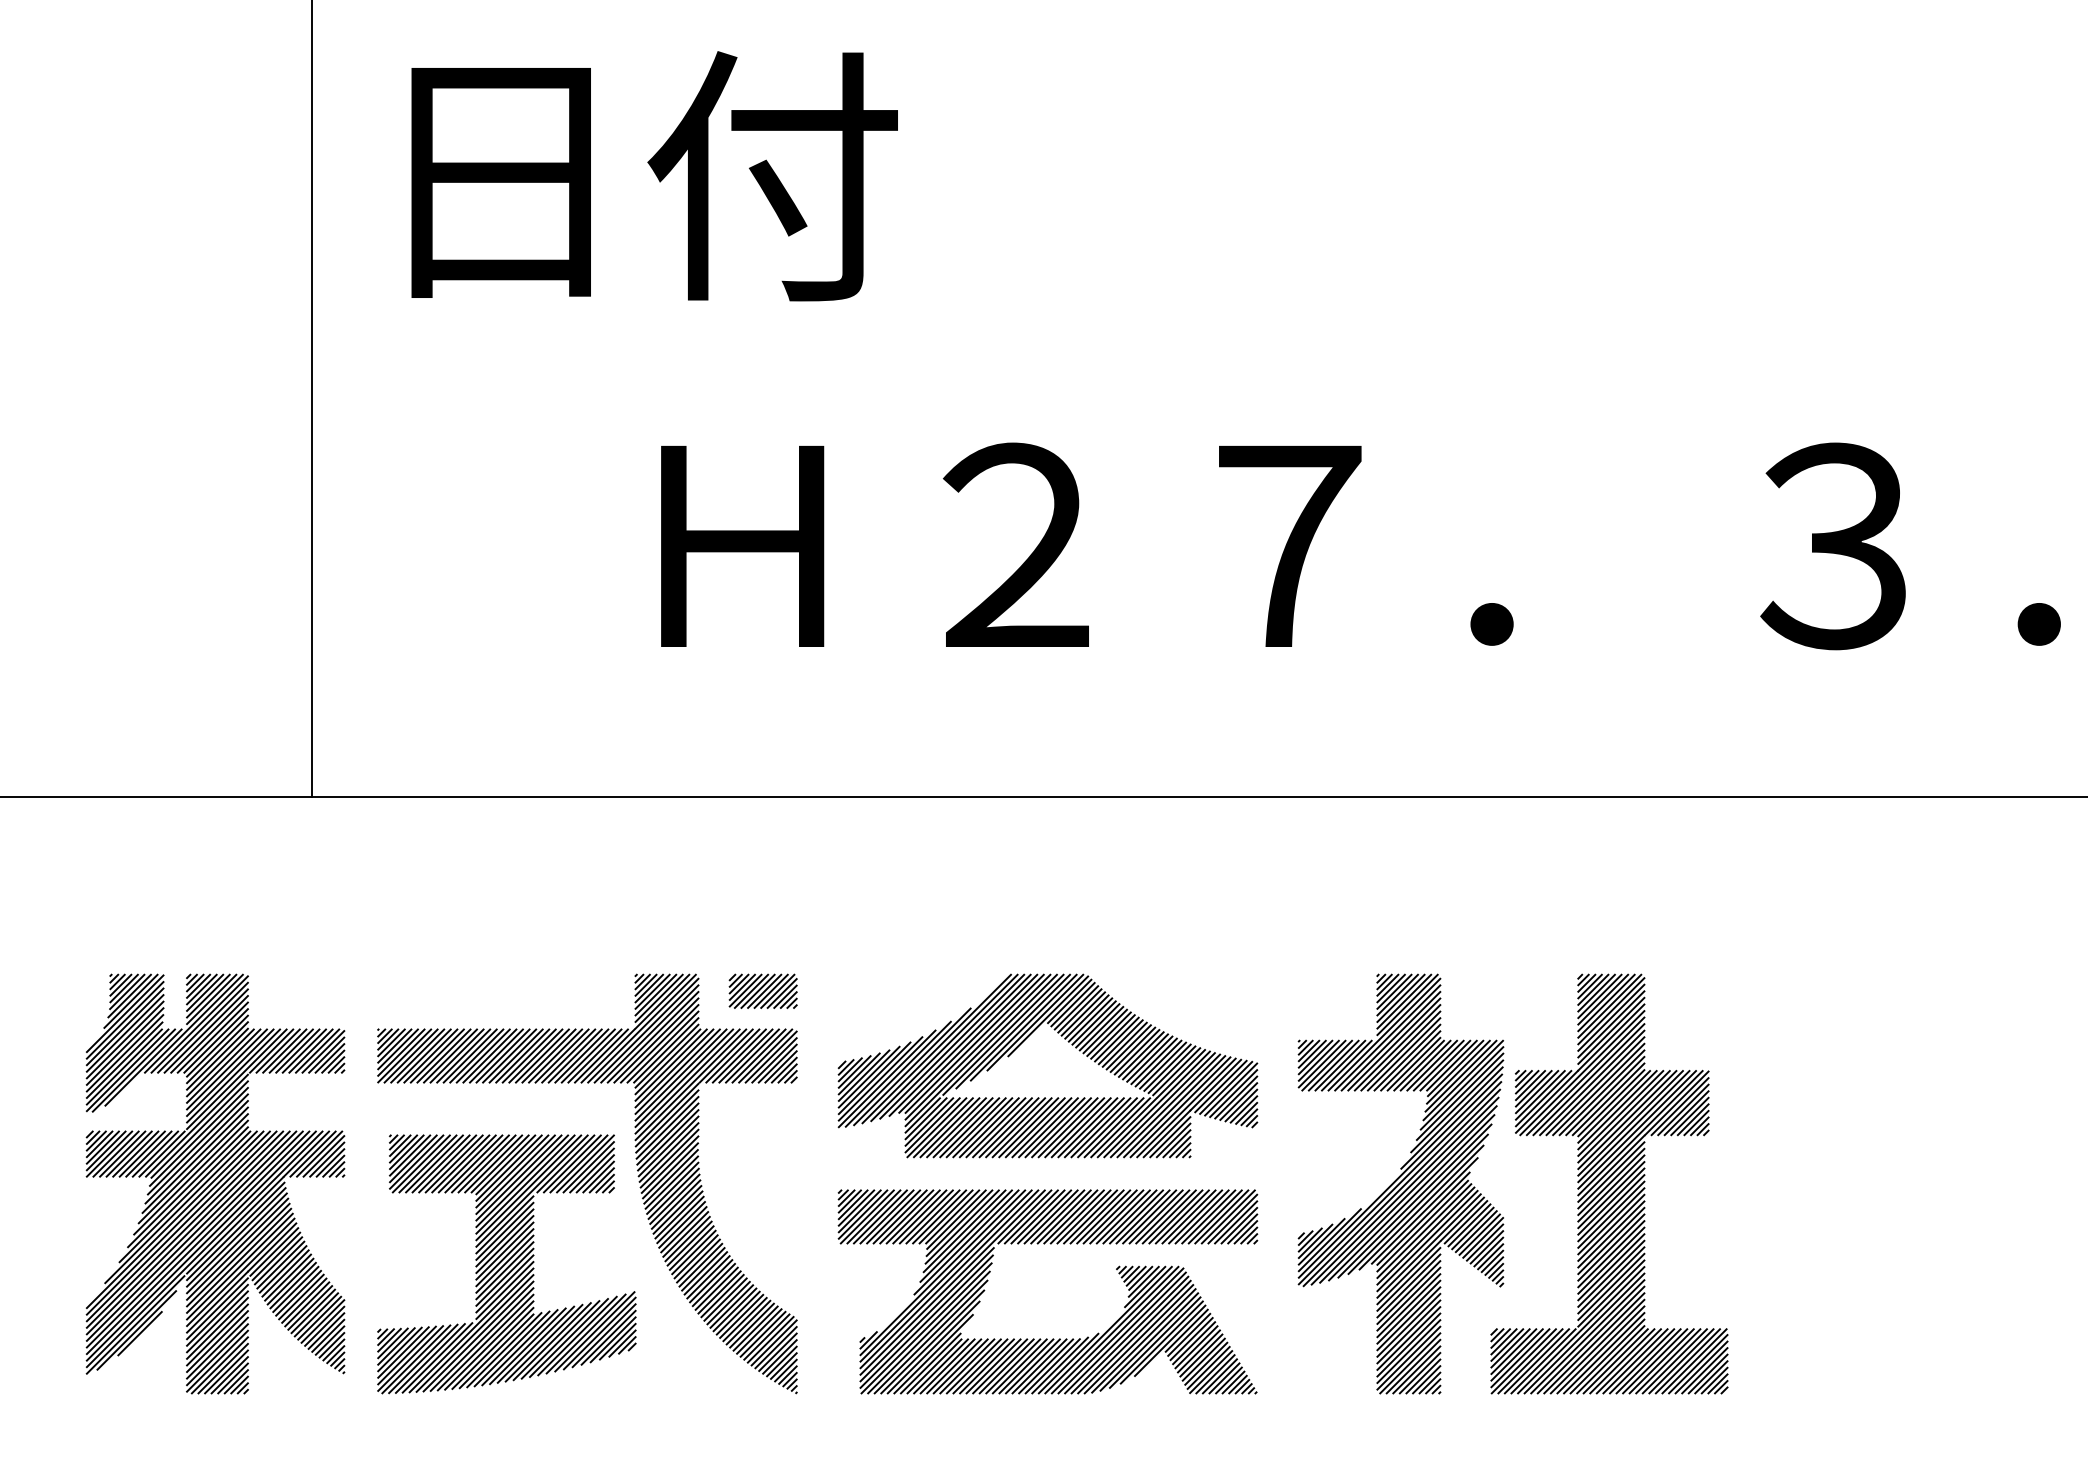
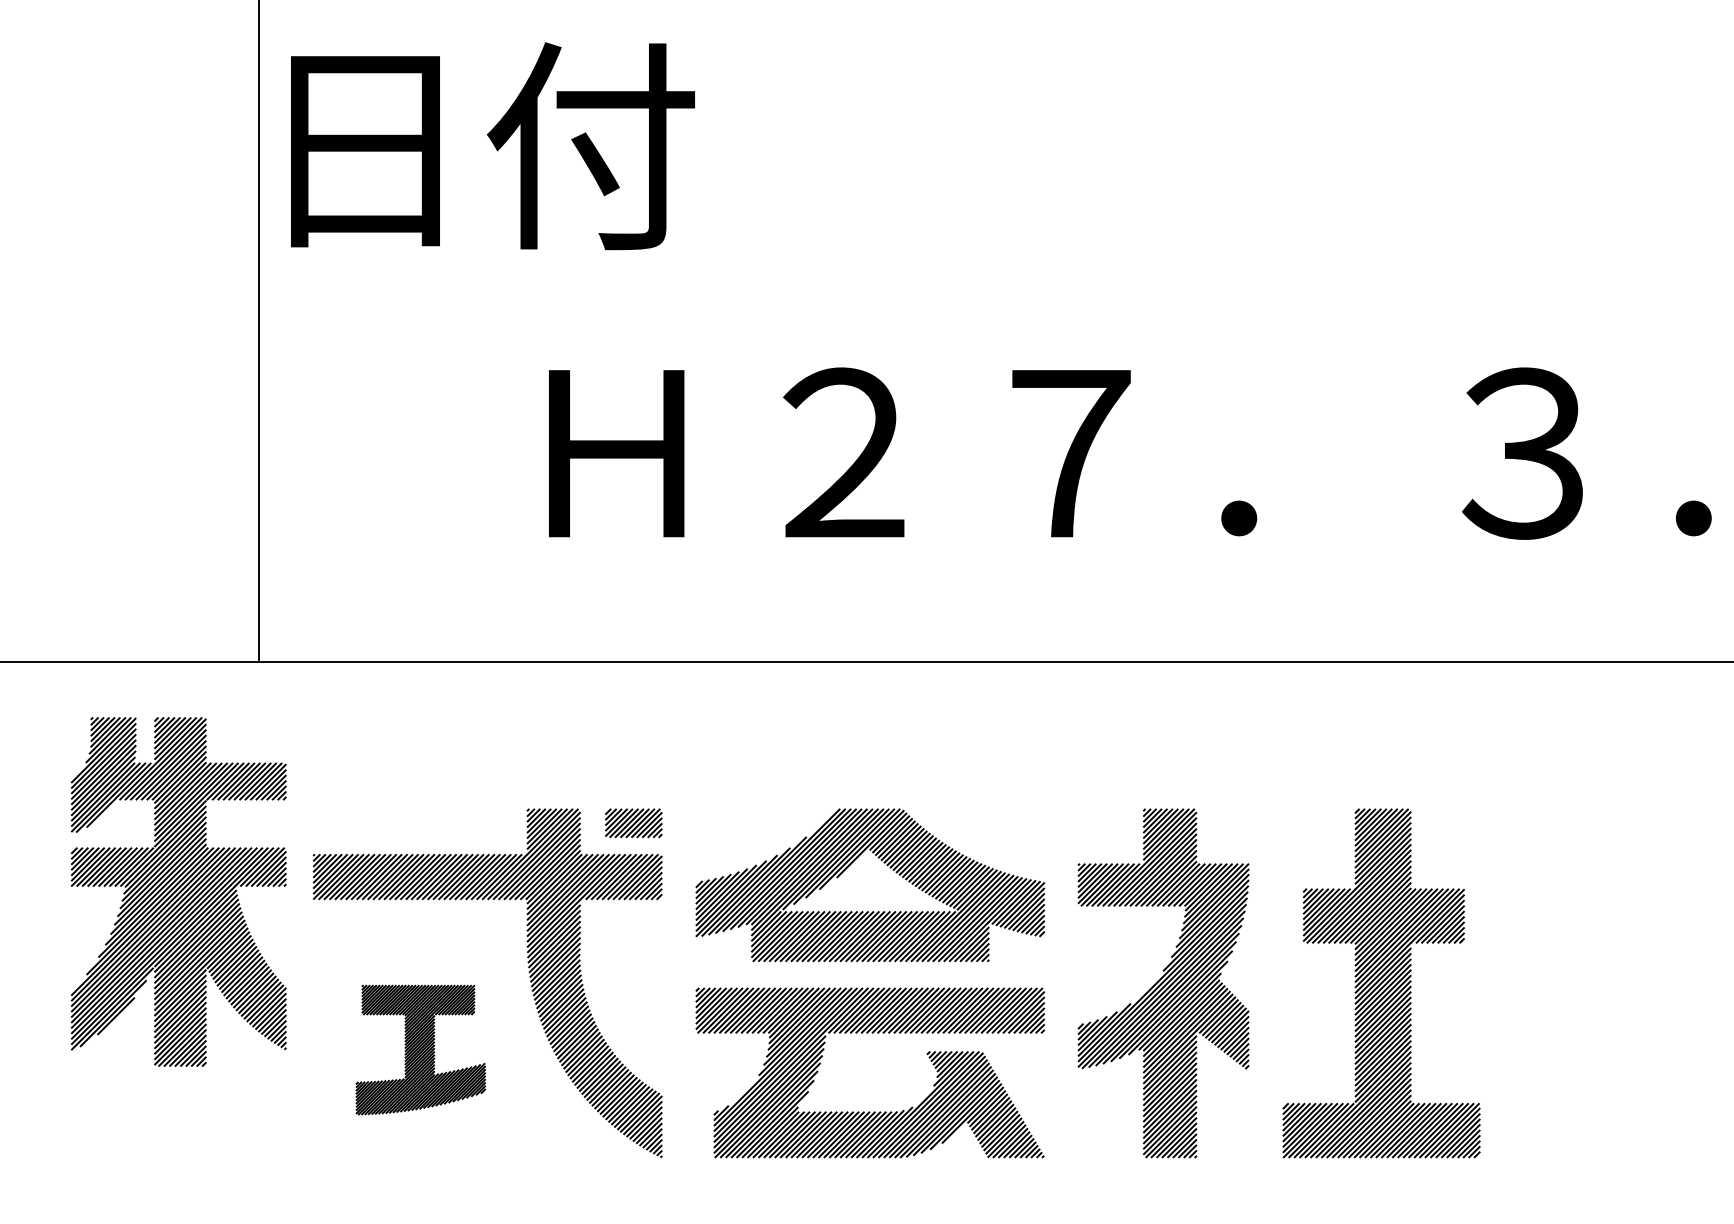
text: (654, 176) -> (492, 146), moved
part: (215, 1183) -> (178, 891), moved
part: (1609, 1183) -> (1381, 982), moved
part: (506, 1264) -> (420, 1050), size x0.6

